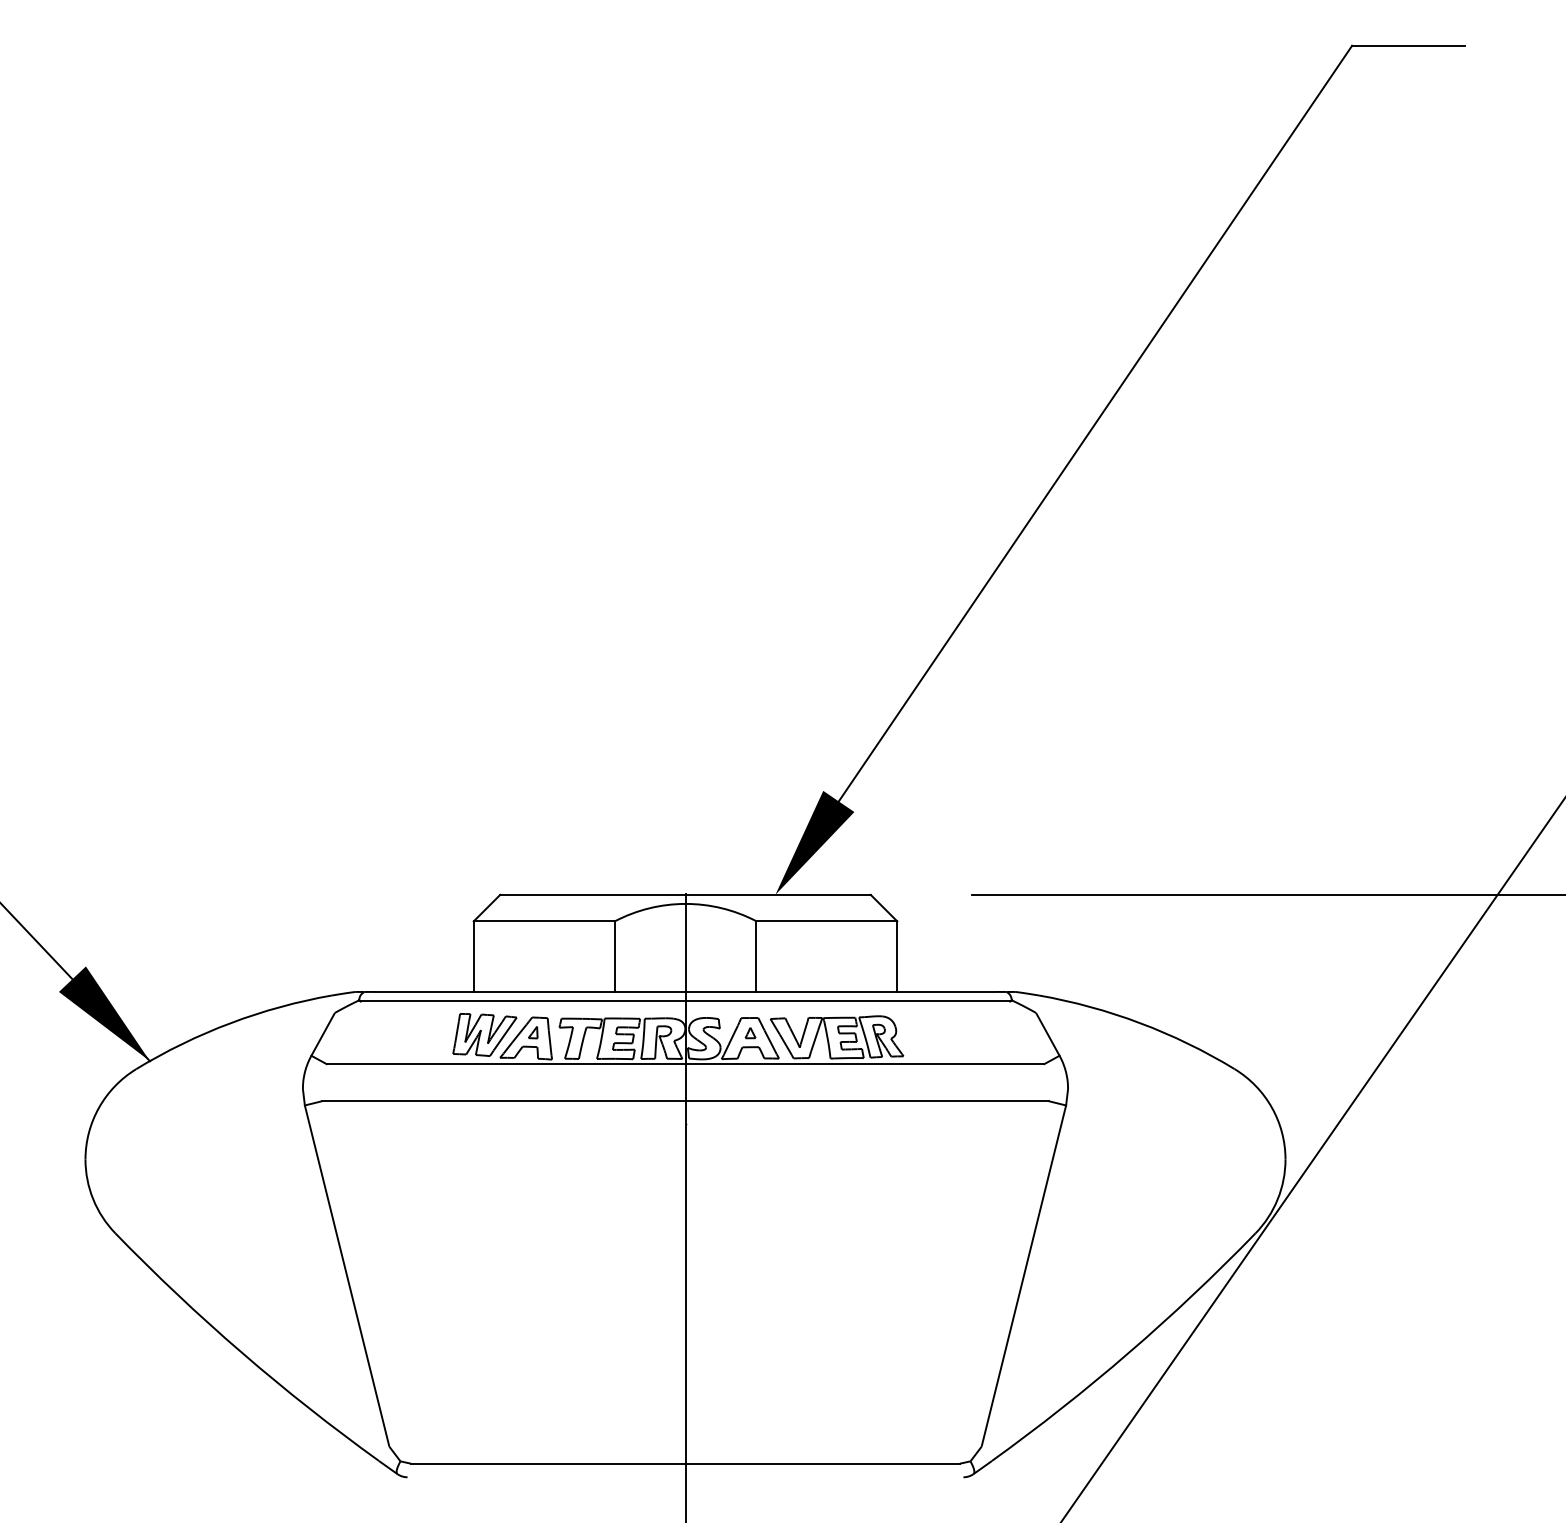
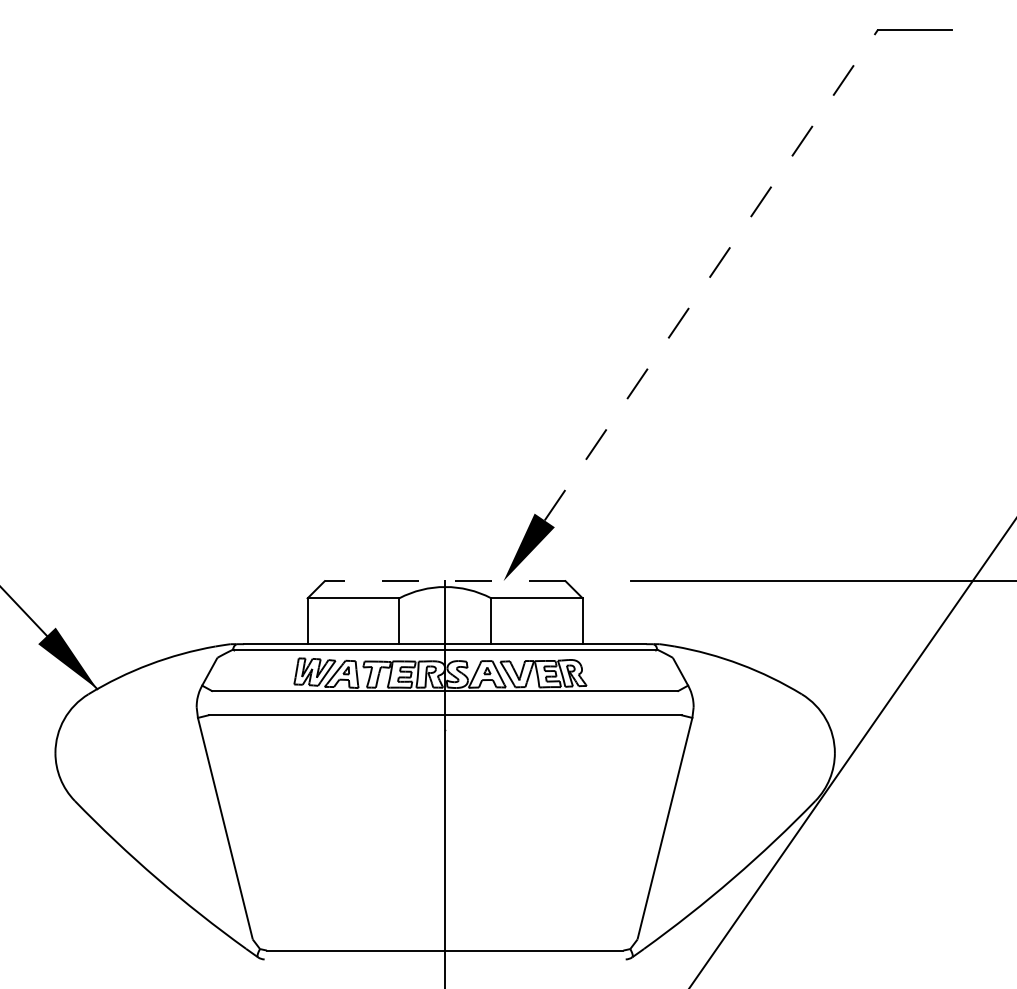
line: (1095, 424) -> (711, 275), solid -> dashed
line: (684, 895) -> (444, 581), solid -> dashed

